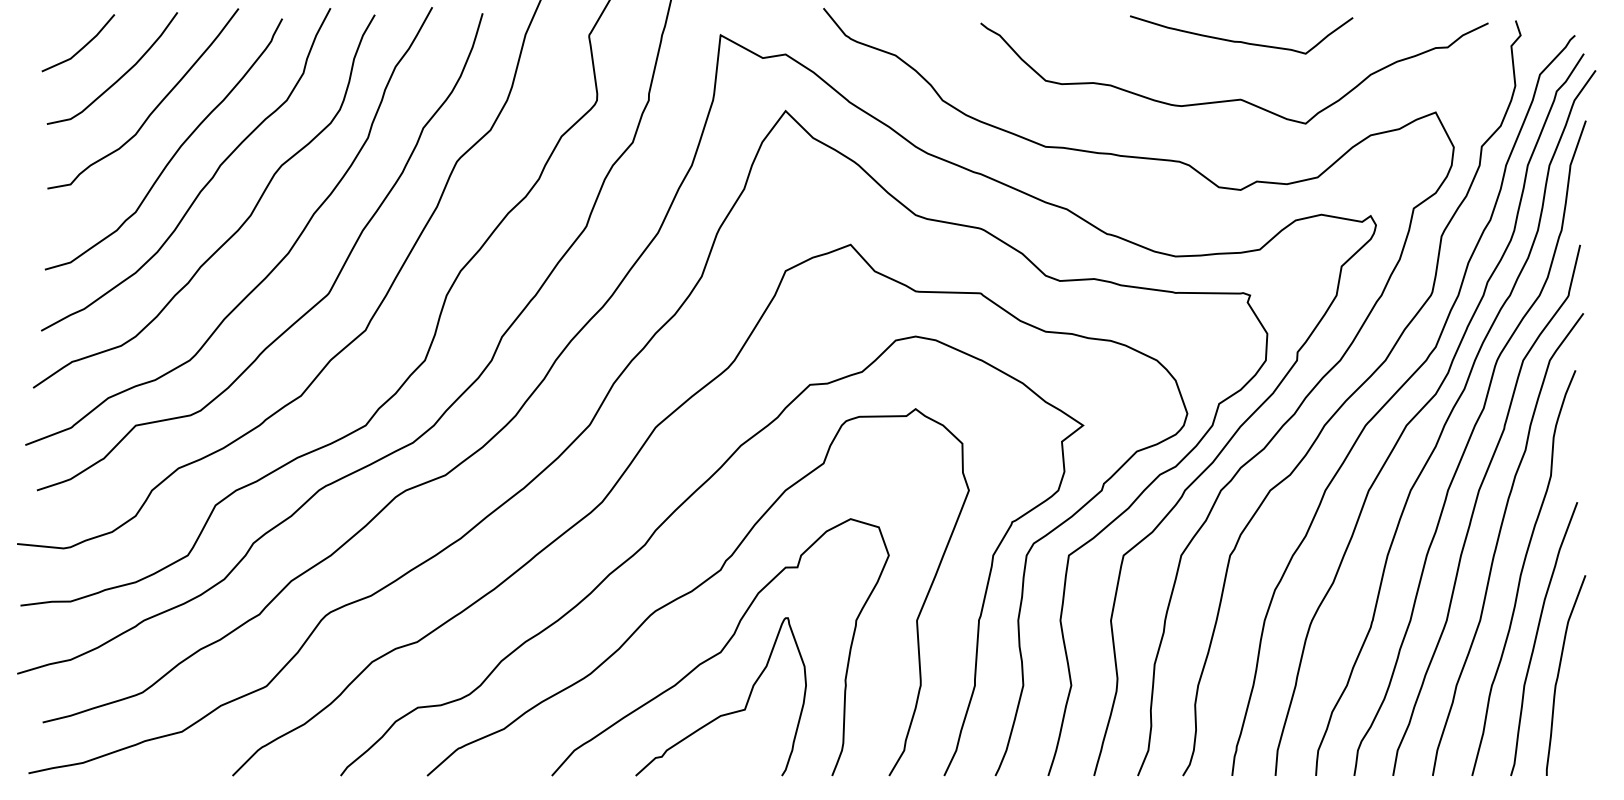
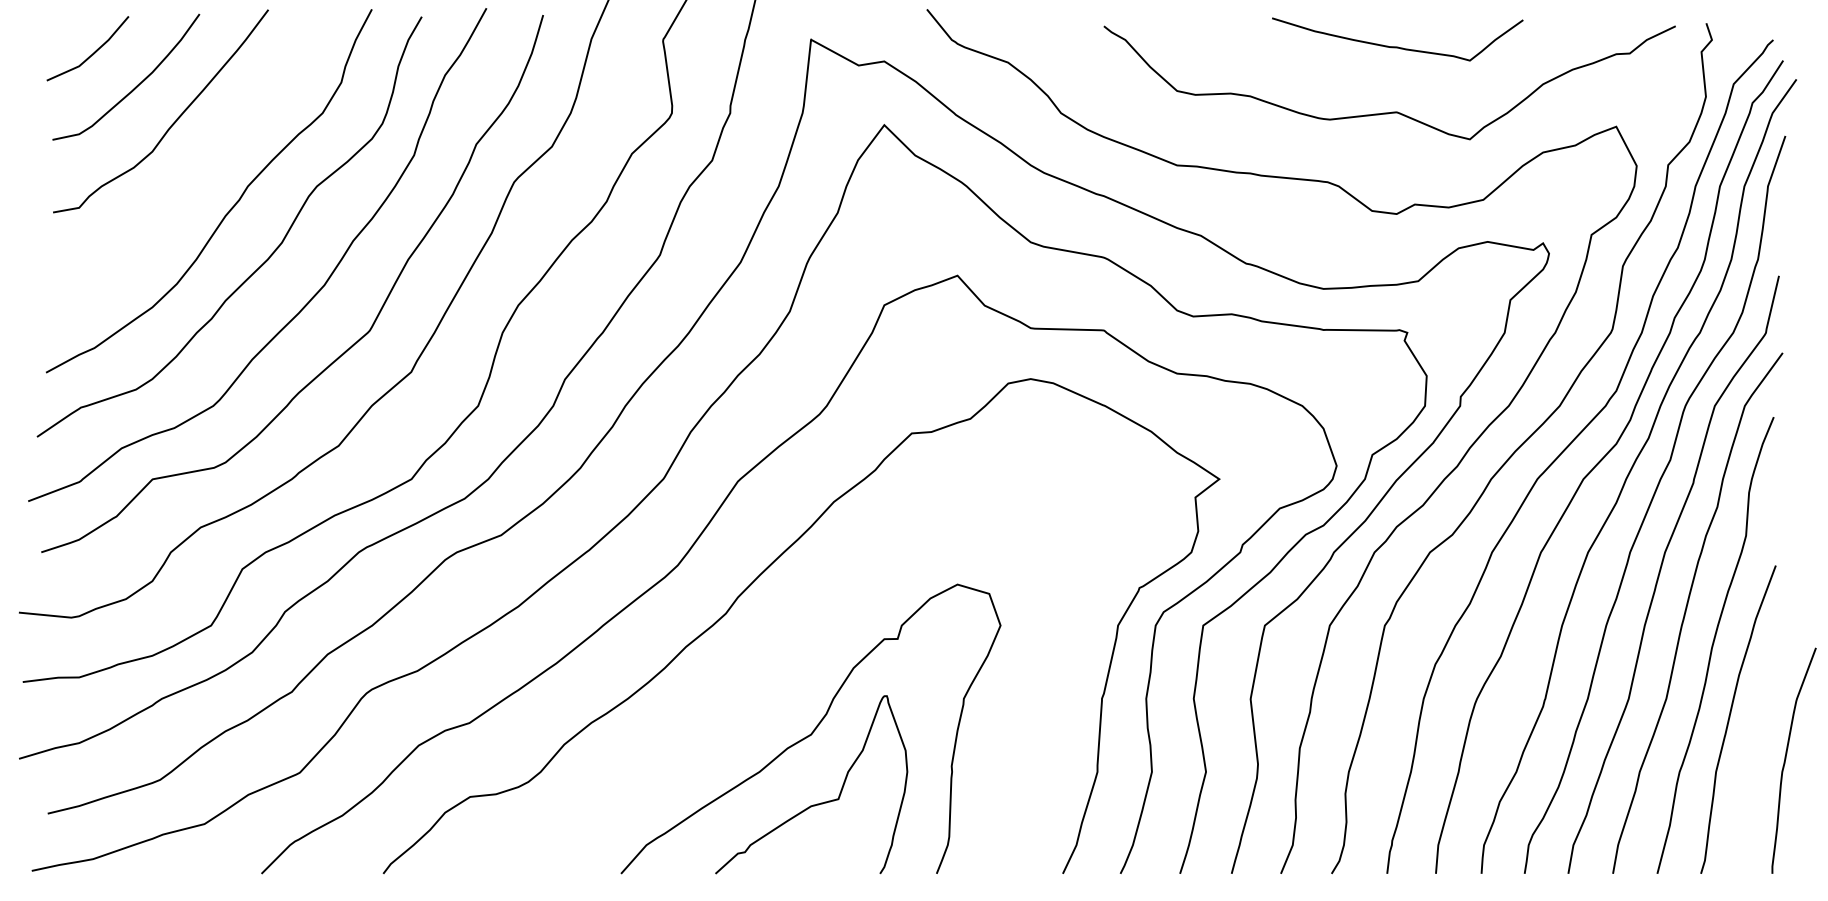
curve: (173, 153) -> (195, 173), removed
curve: (696, 589) -> (783, 663), removed
curve: (1559, 674) -> (1786, 759), moved

